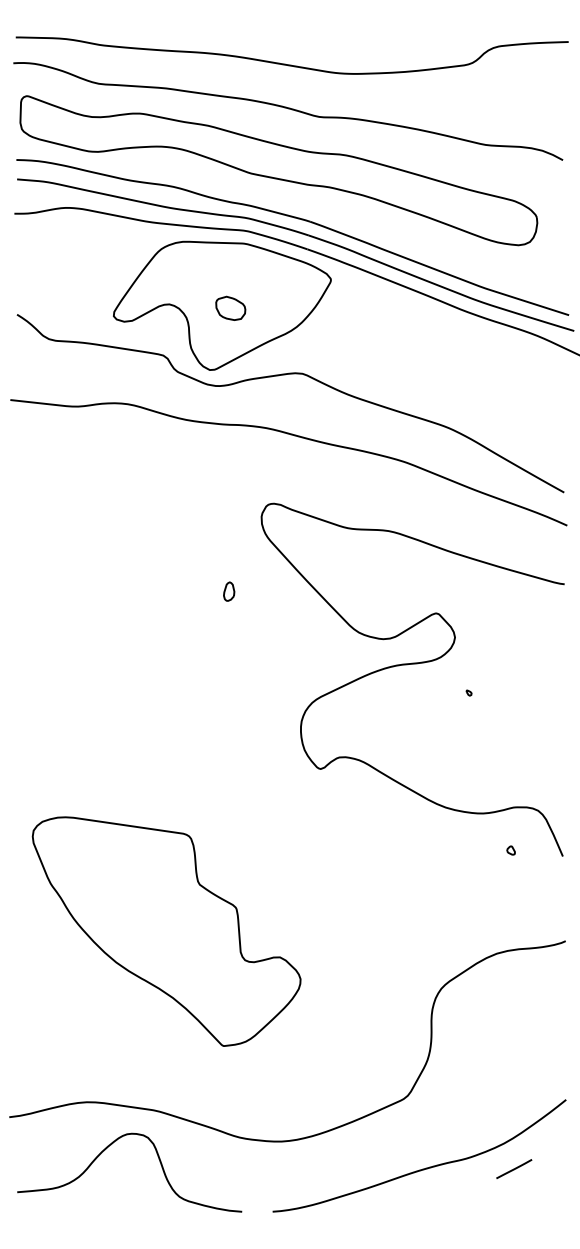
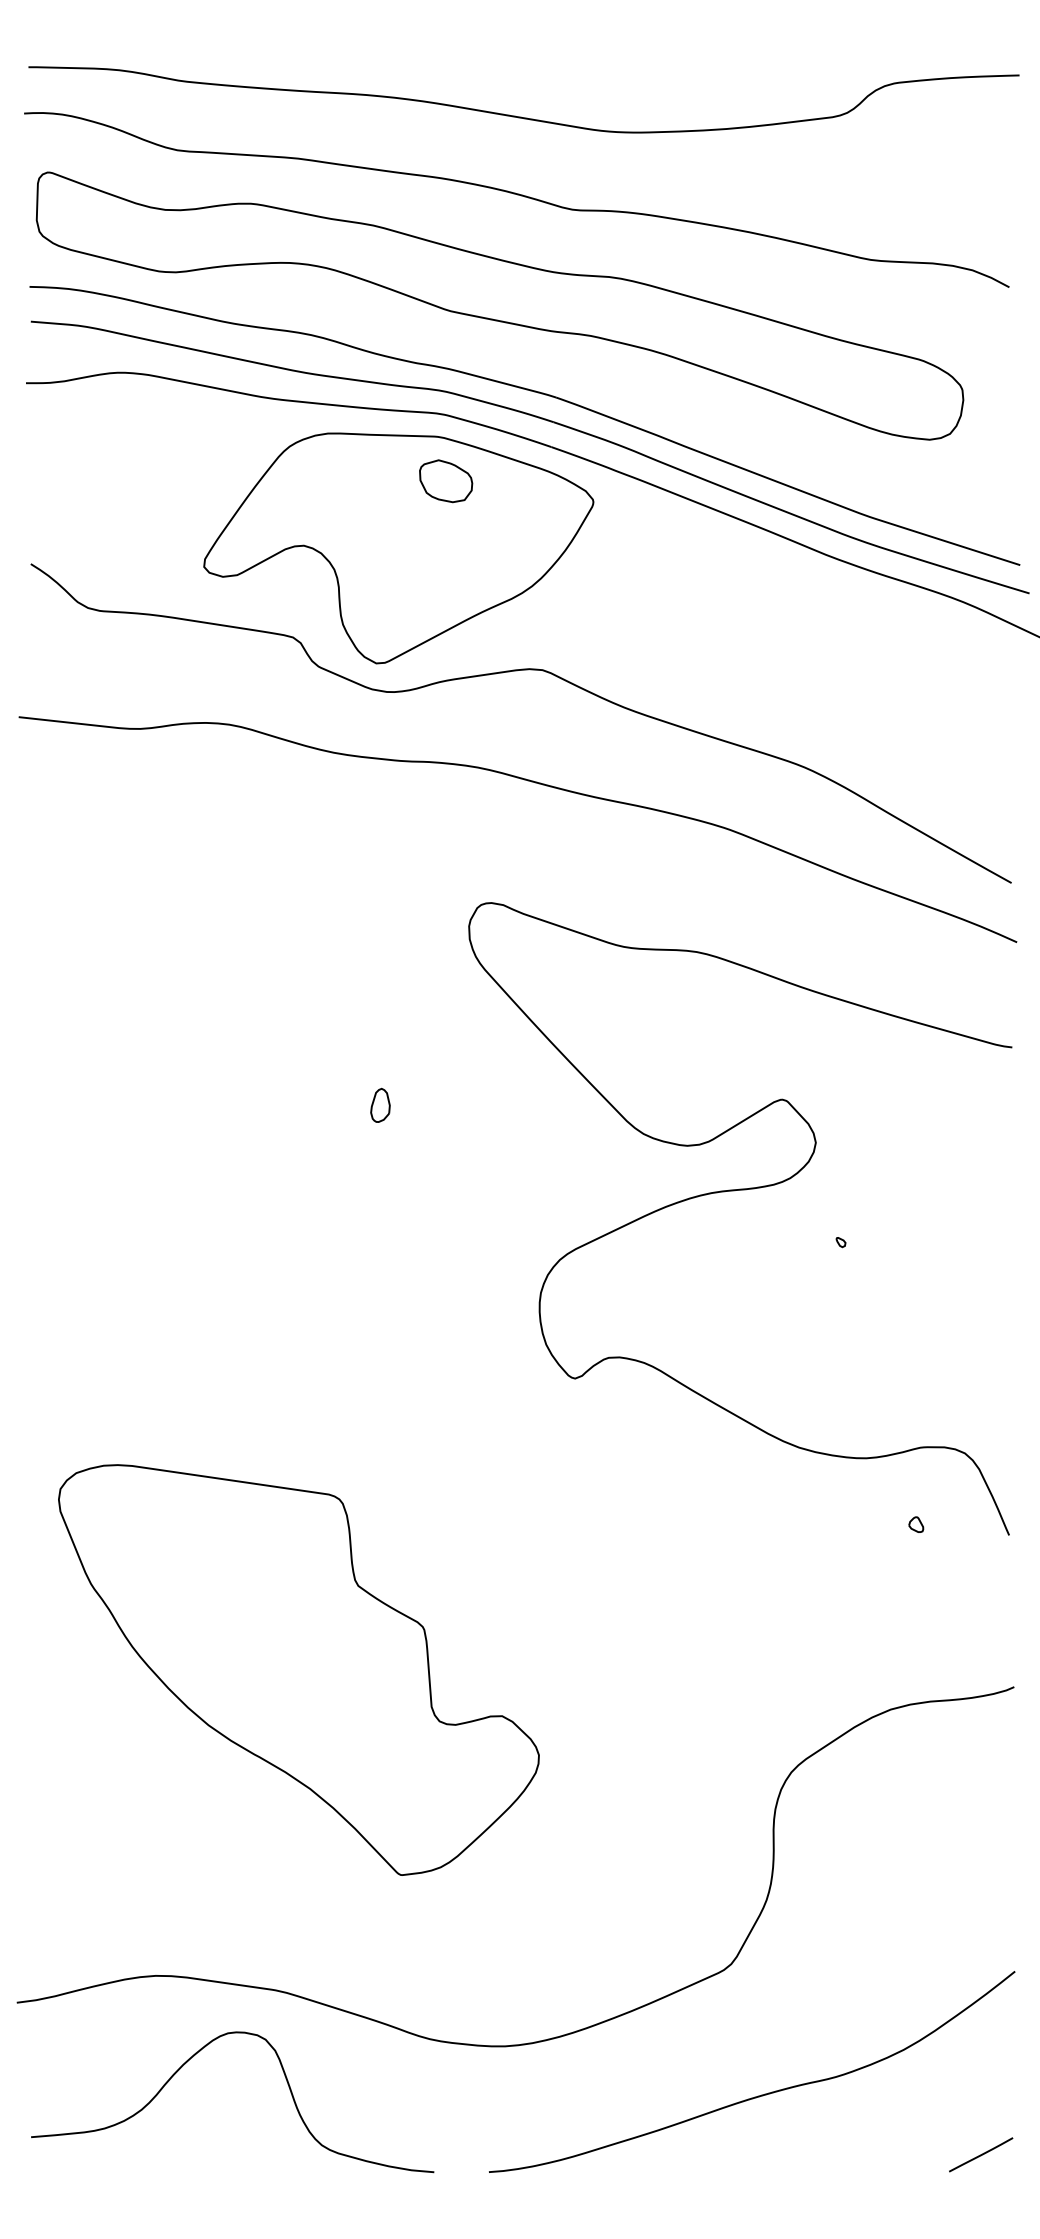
part: (230, 307) -> (445, 479), moved
part: (229, 591) -> (381, 1105), moved
line: (514, 1168) -> (981, 2153), moved

